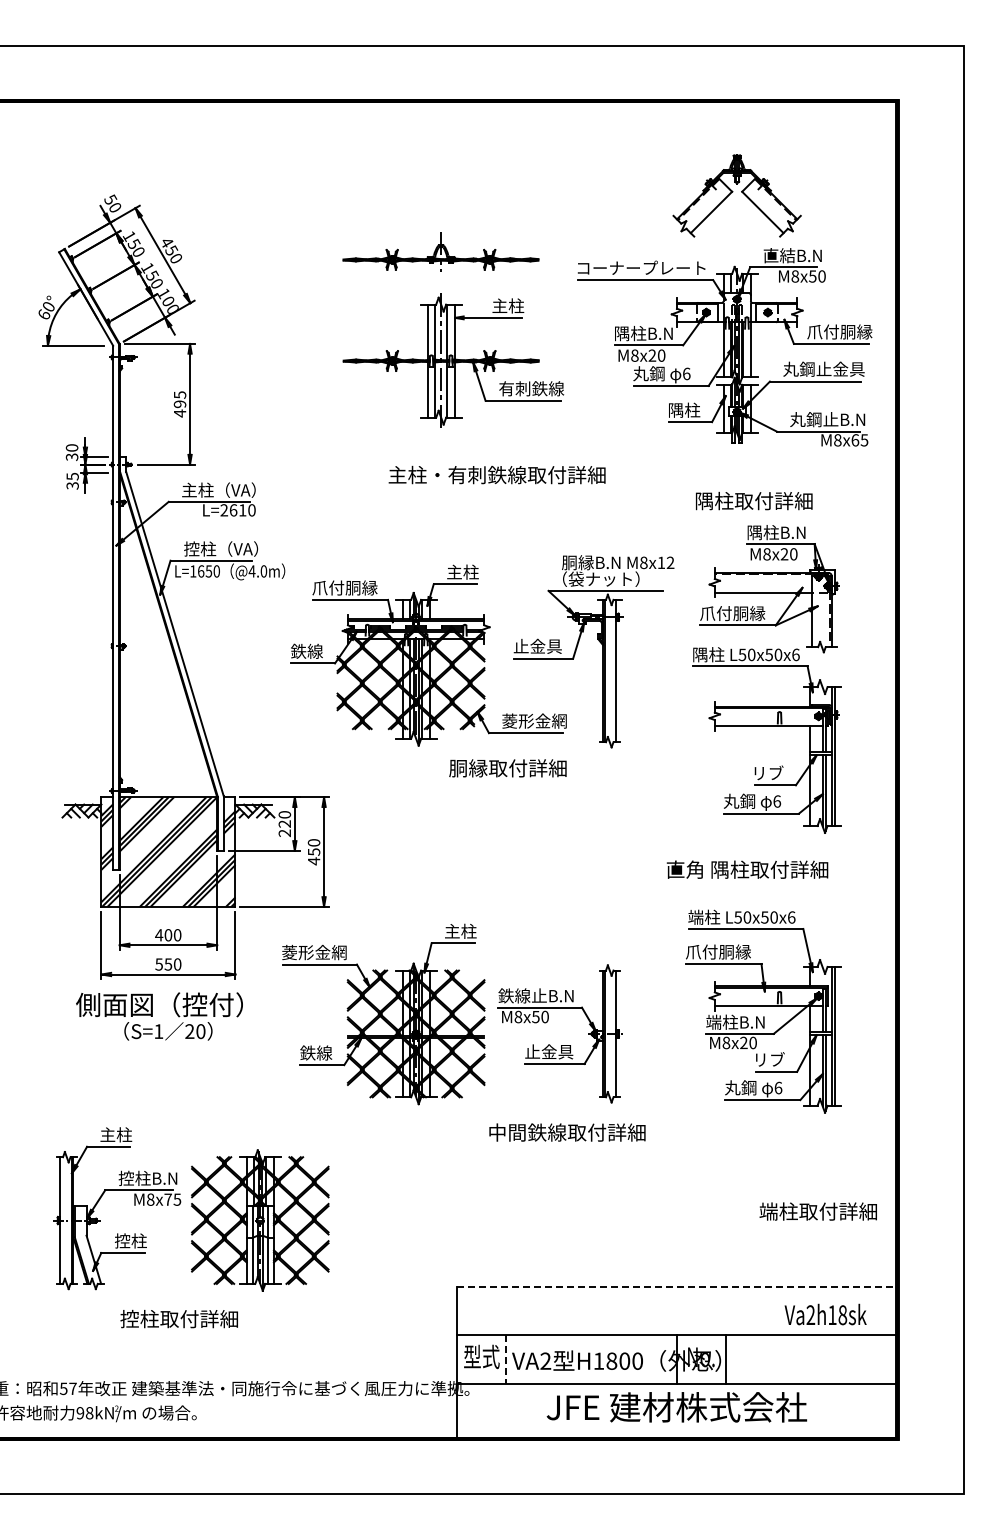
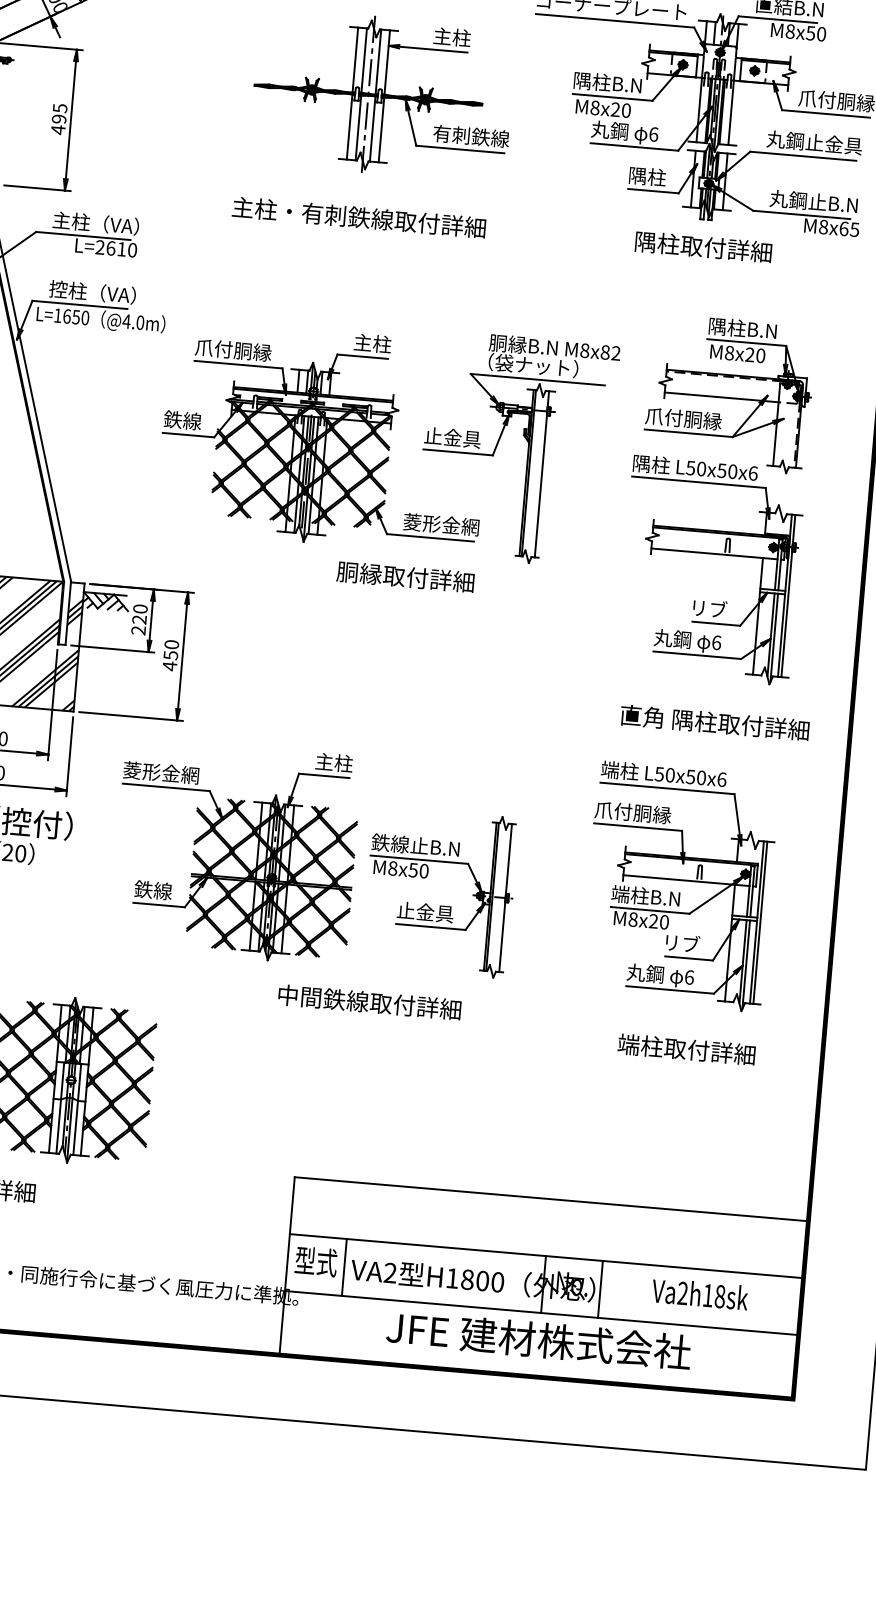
text: (496, 474) -> (358, 216), moved
text: (754, 500) -> (703, 246), moved
text: (661, 562) -> (605, 352), M8x12 -> M8x82
text: (747, 869) -> (714, 722), moved
text: (567, 1132) -> (369, 1002), moved
text: (817, 1211) -> (685, 1049), moved
line: (677, 1286) -> (551, 1199), dashed -> solid
text: (825, 1314) -> (700, 1294), moved
line: (506, 1360) -> (344, 1268), dashed -> solid

